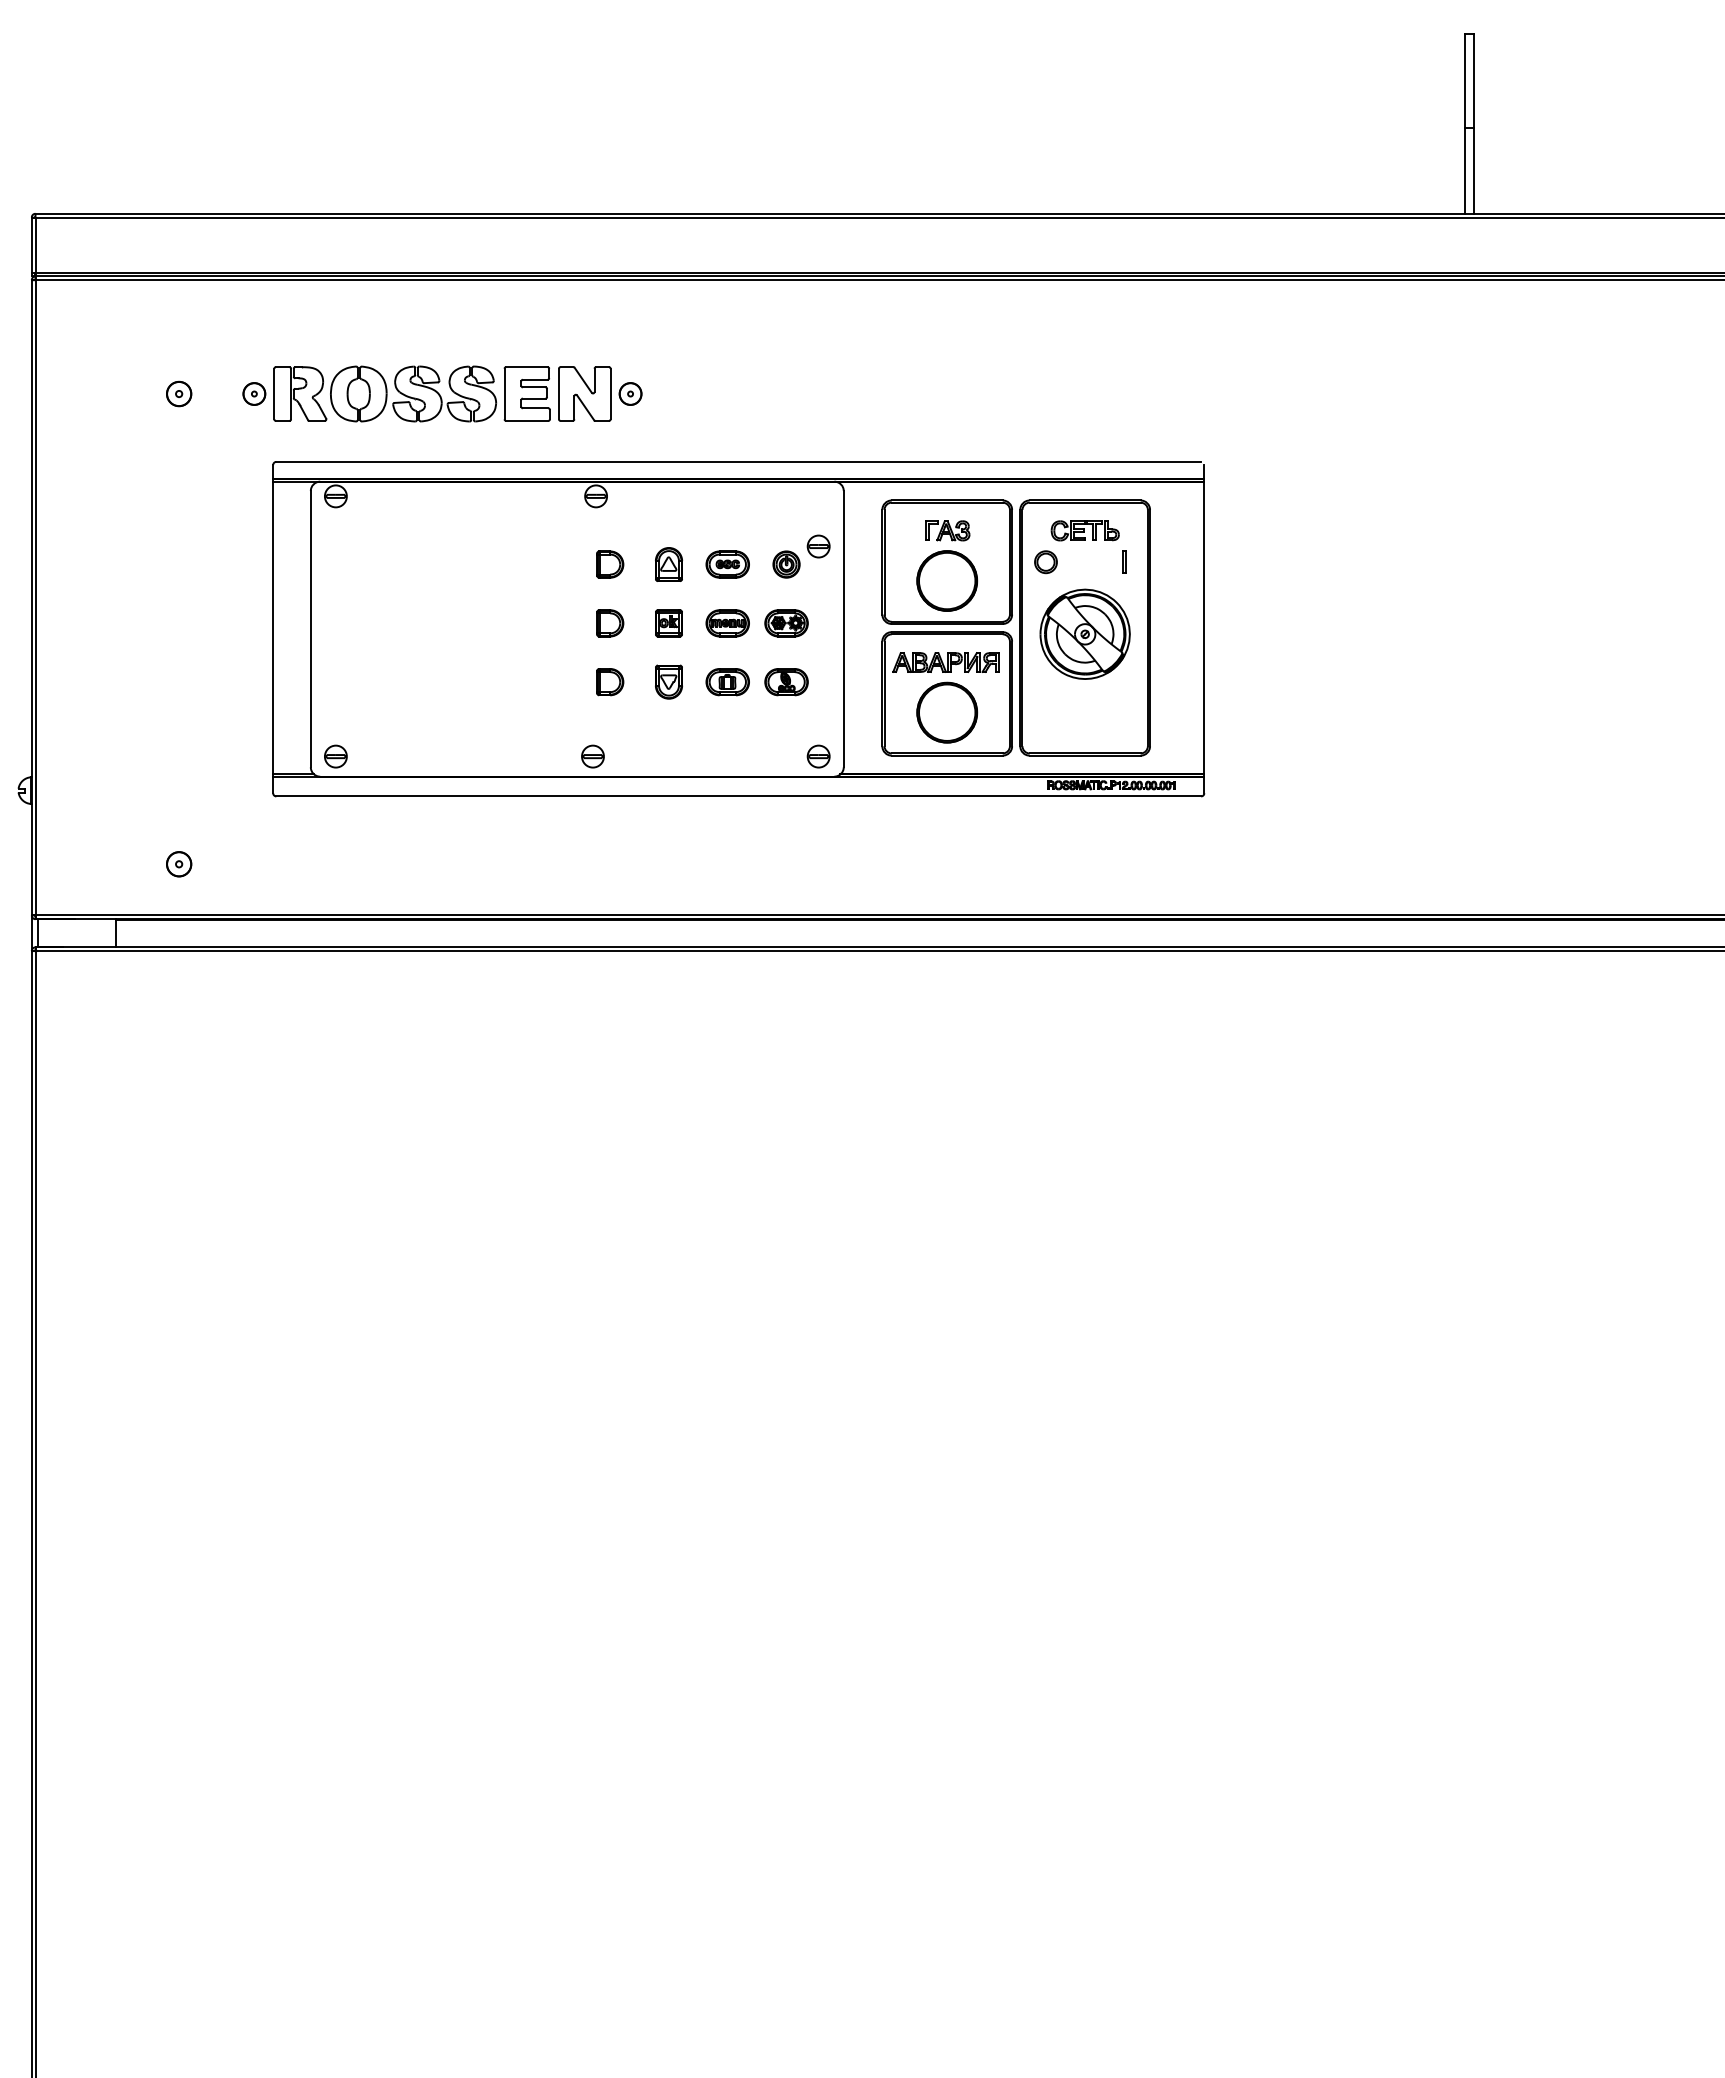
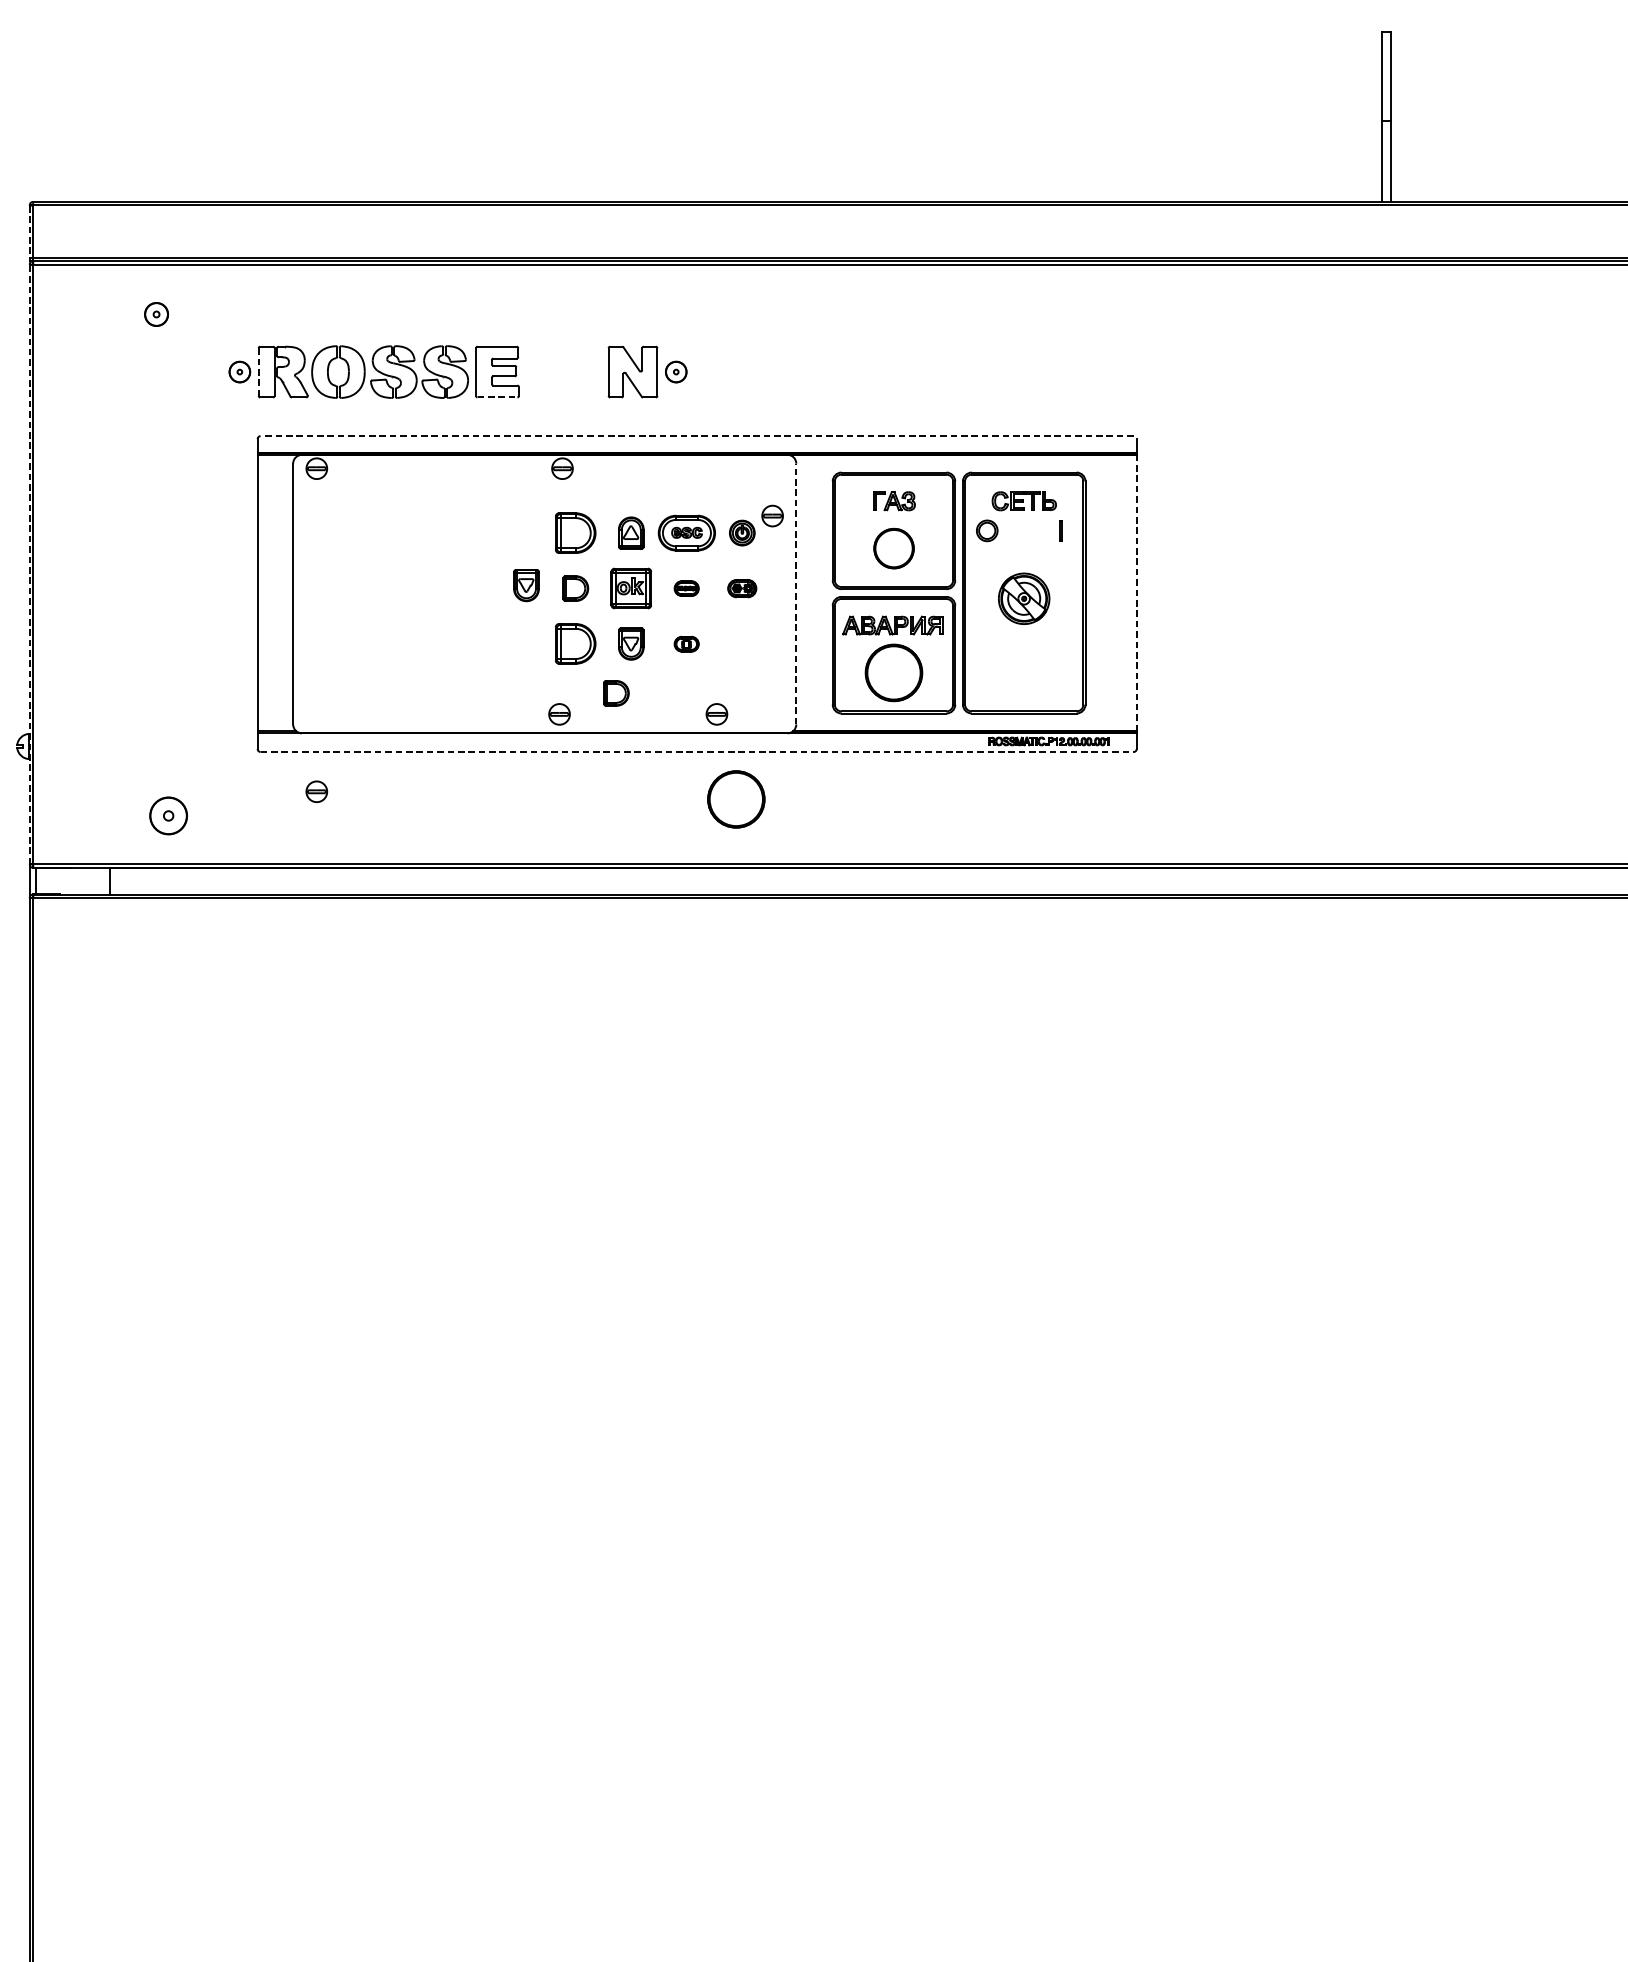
line: (31, 245) -> (29, 231), solid -> dashed
part: (179, 393) -> (156, 313), moved
part: (600, 393) -> (647, 371), moved
line: (274, 394) -> (258, 372), solid -> dashed
line: (527, 420) -> (497, 397), solid -> dashed
line: (738, 461) -> (696, 435), solid -> dashed
part: (610, 564) -> (576, 533), size x1.6
part: (727, 564) -> (686, 533), size x1.4
part: (947, 580) -> (894, 548), size x0.7
line: (31, 597) -> (29, 564), solid -> dashed
part: (557, 619) -> (526, 584), added
part: (668, 623) -> (630, 588), size x1.6
part: (727, 623) -> (686, 588), size x0.6
part: (786, 623) -> (742, 588), size x0.7
line: (1204, 627) -> (1136, 592), solid -> dashed
line: (843, 628) -> (796, 593), solid -> dashed
part: (1084, 633) -> (1023, 598), size x0.6
part: (610, 682) -> (576, 644), size x1.6
part: (727, 682) -> (686, 644), size x0.6
part: (786, 682) -> (742, 644), removed
part: (653, 734) -> (616, 693), added
part: (335, 756) -> (316, 791), moved
part: (818, 756) -> (716, 714), moved
line: (739, 796) -> (697, 752), solid -> dashed
part: (780, 846) -> (736, 799), added
part: (179, 864) -> (169, 816), size x1.6

